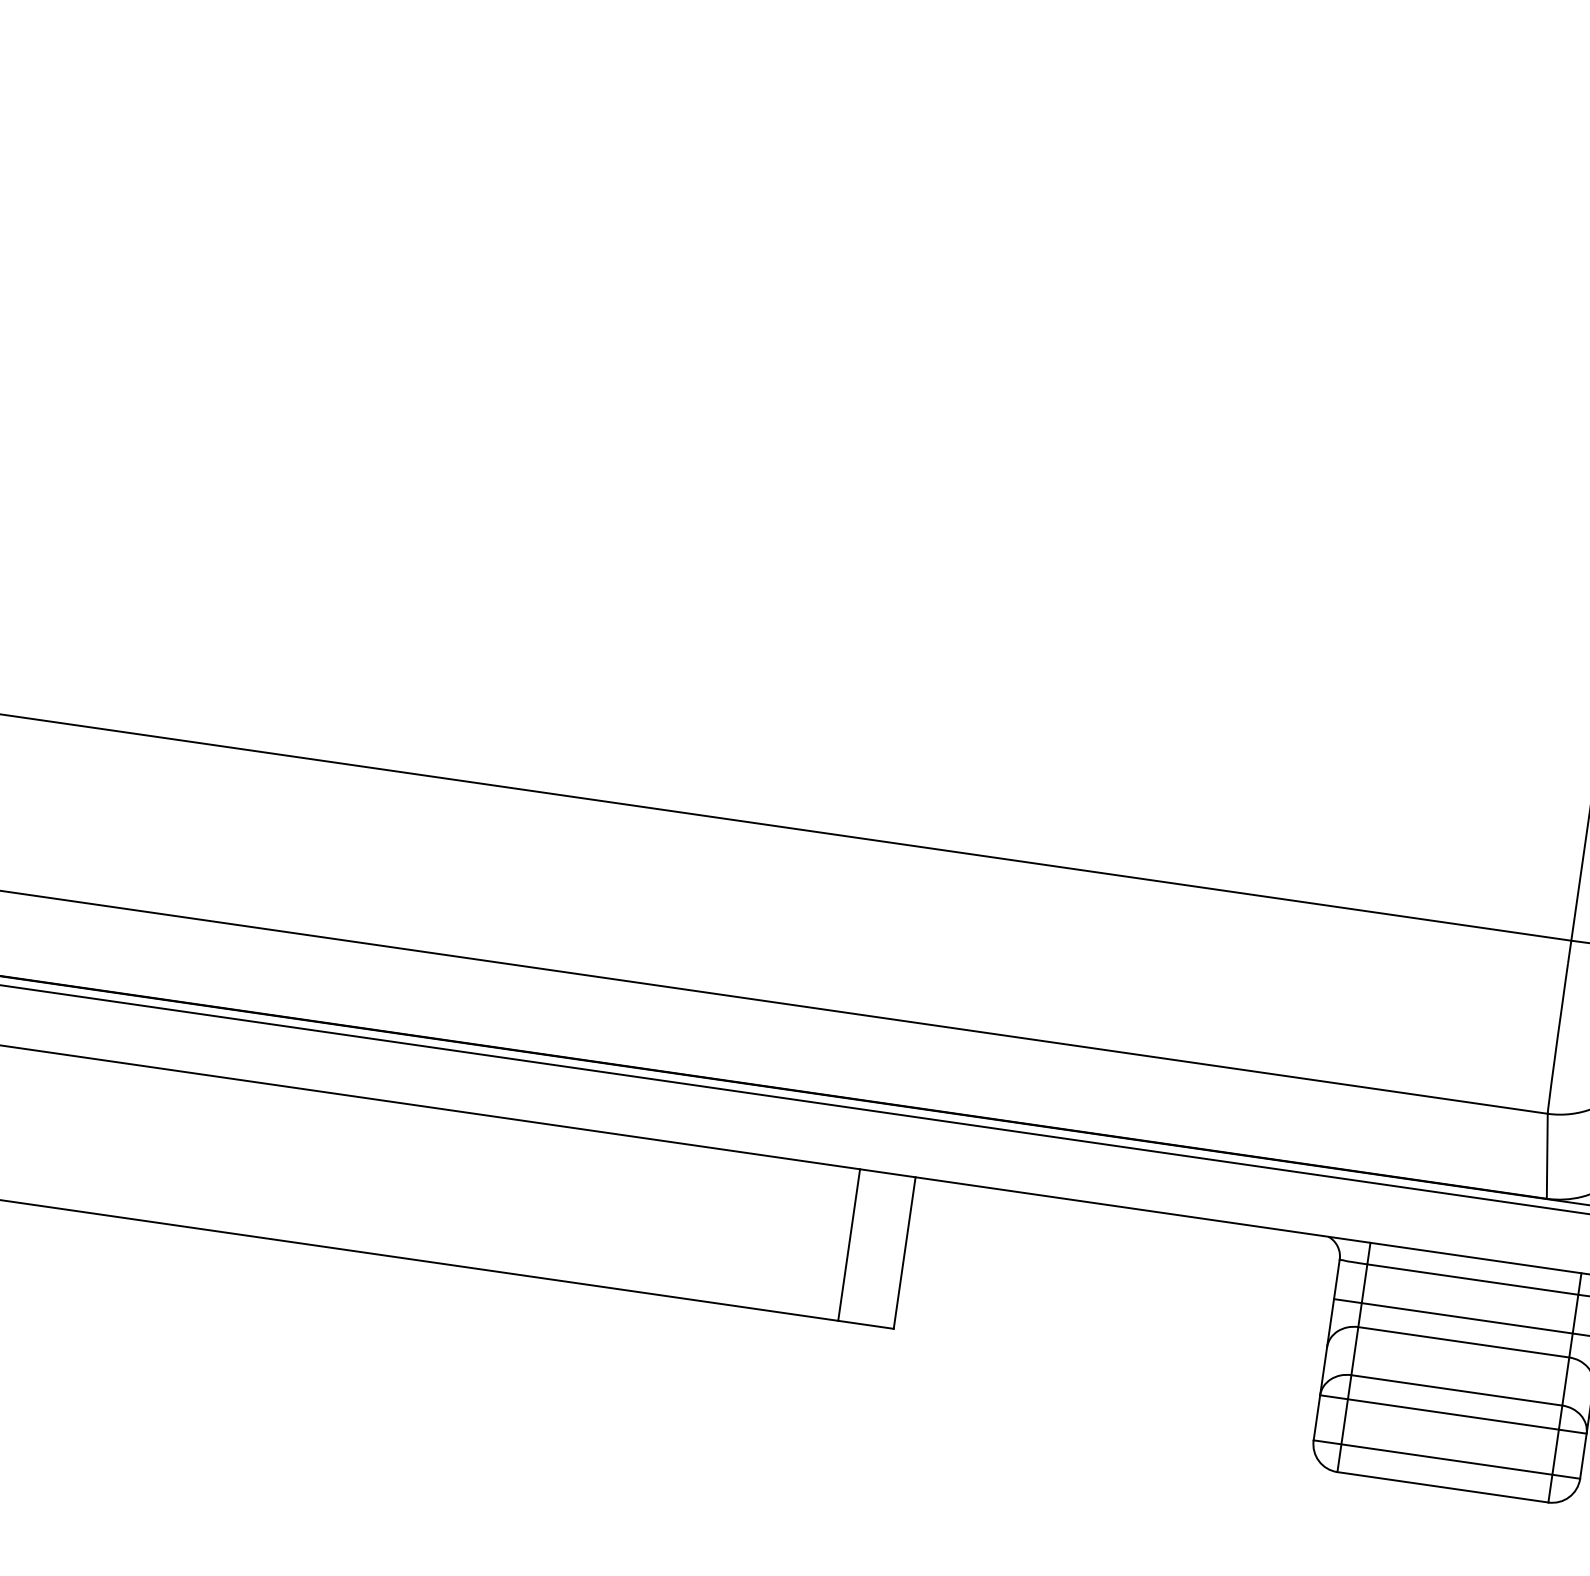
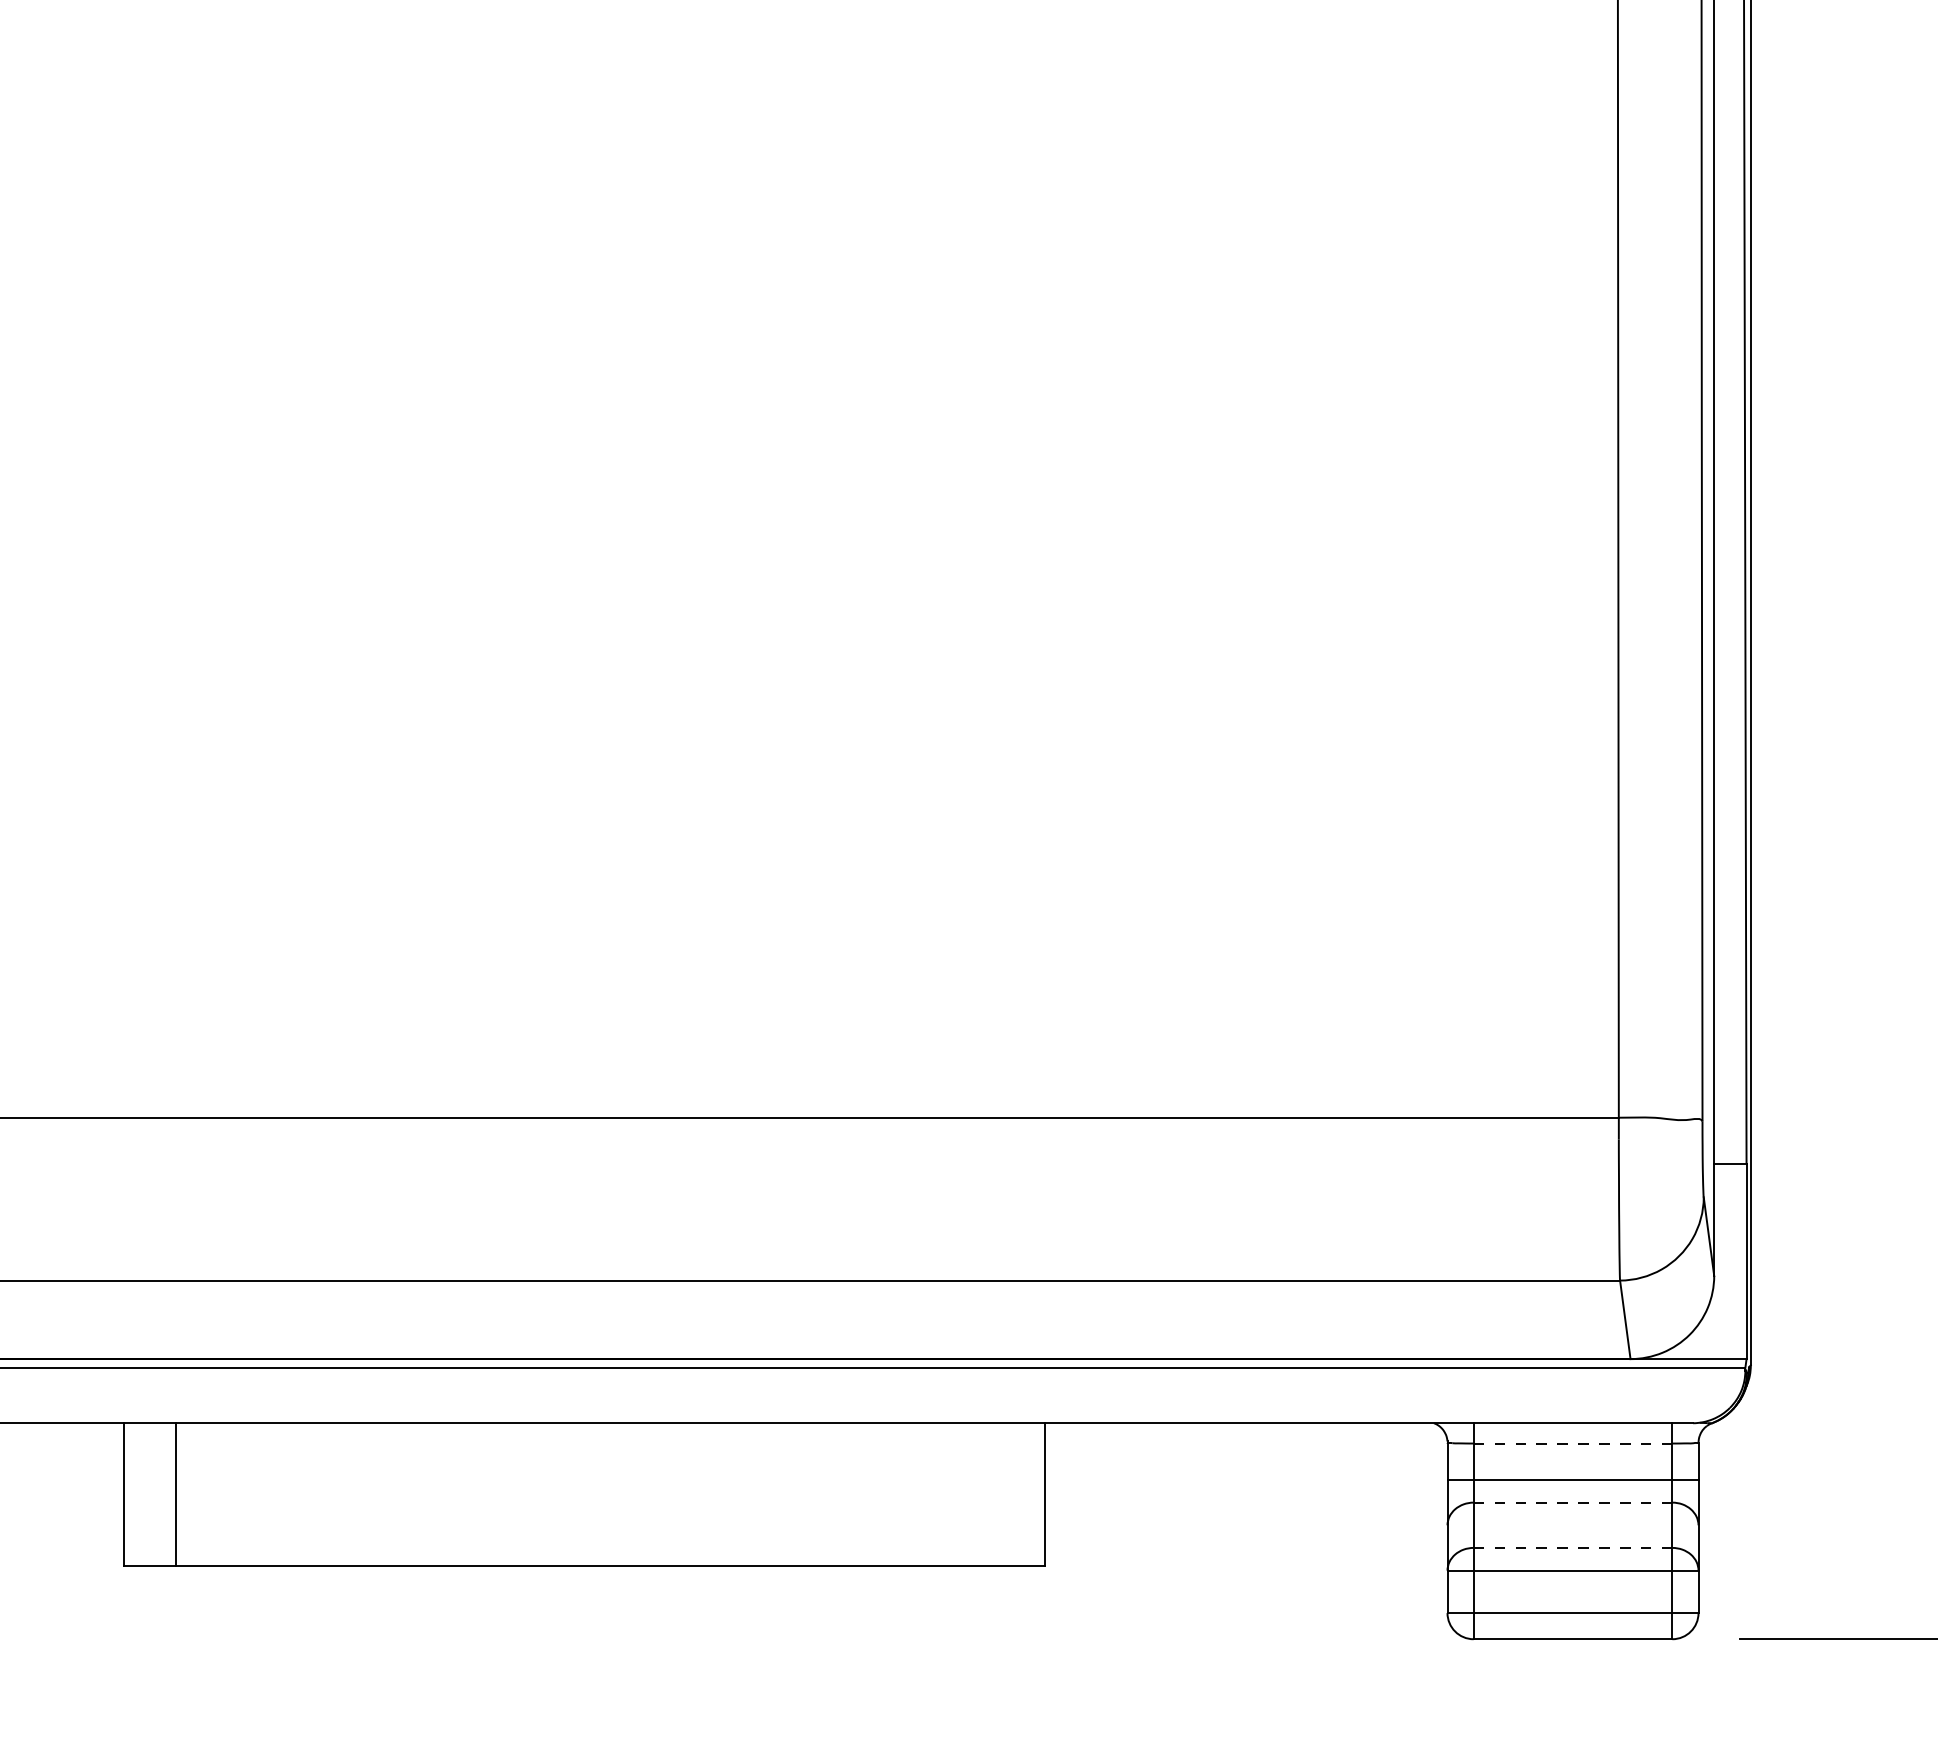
line: (848, 1244) -> (992, 1494), removed
line: (1473, 1279) -> (1573, 1443), solid -> dashed
line: (1463, 1342) -> (1572, 1502), solid -> dashed
line: (1457, 1390) -> (1573, 1547), solid -> dashed

